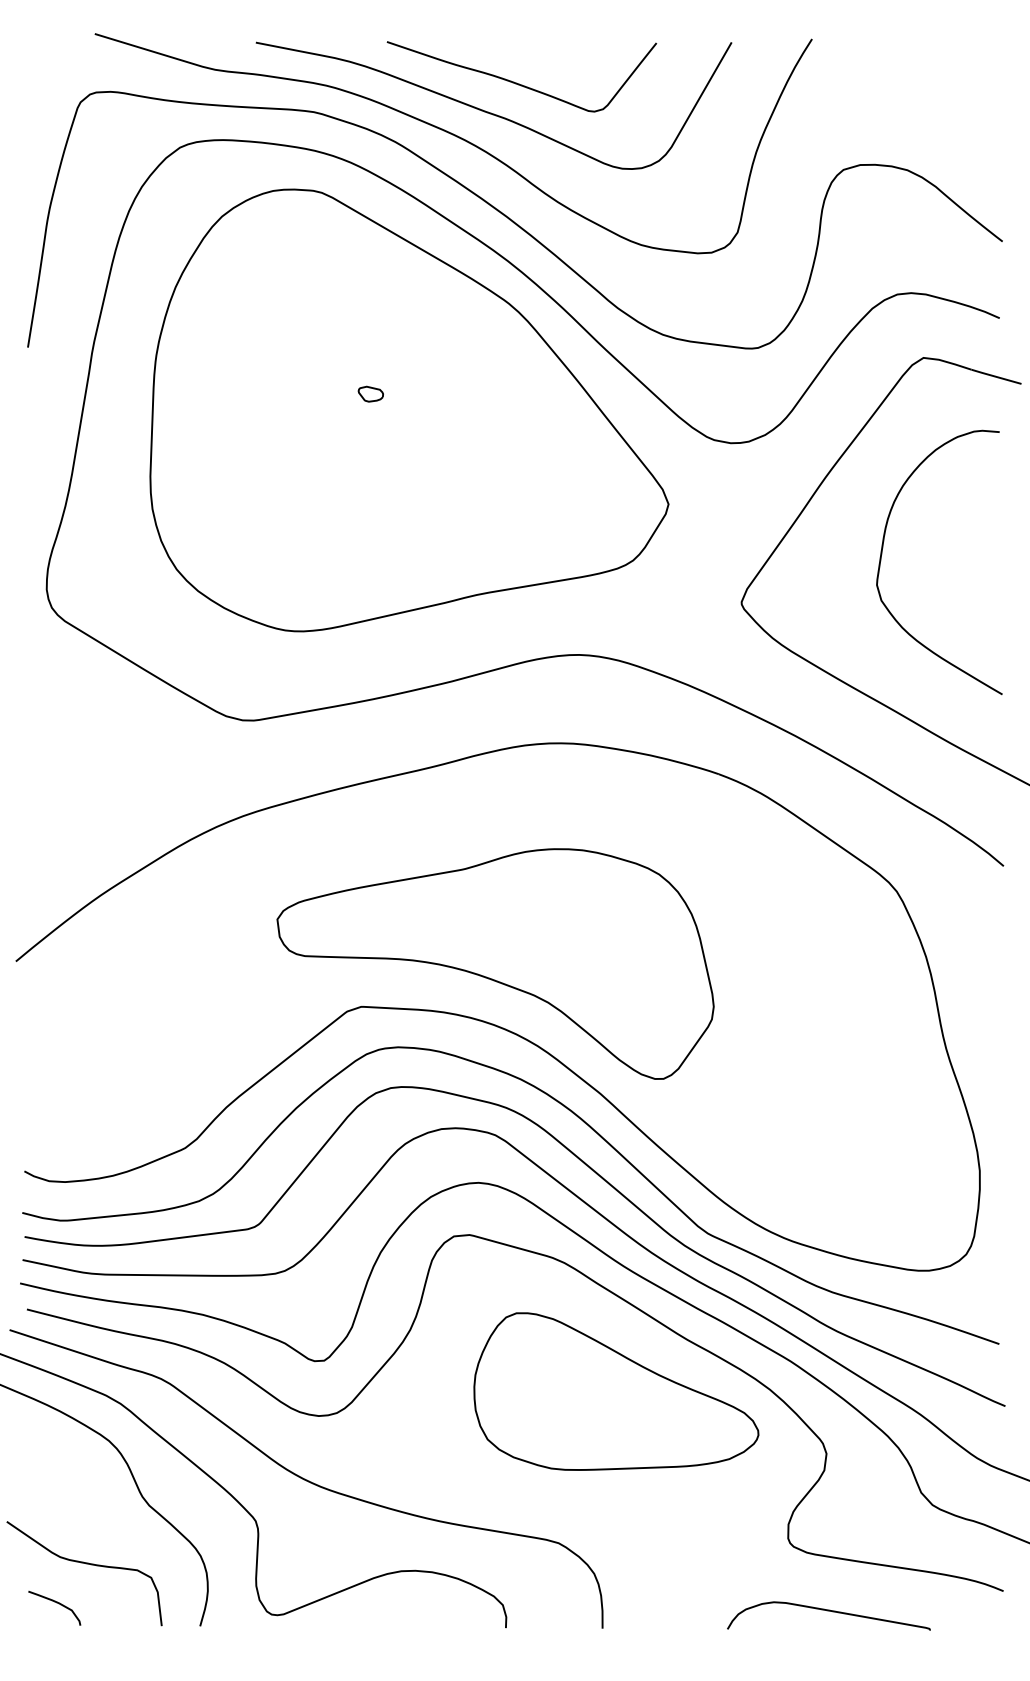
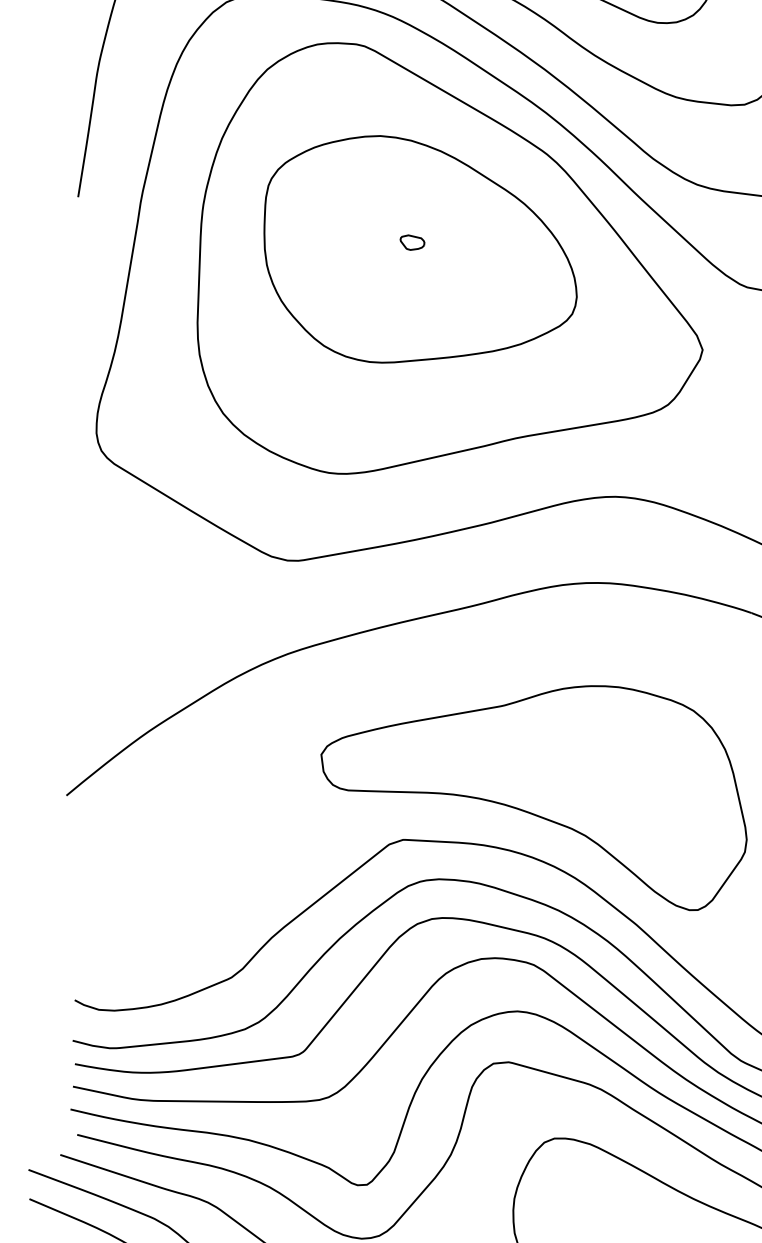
part: (379, 401) -> (420, 249), added

